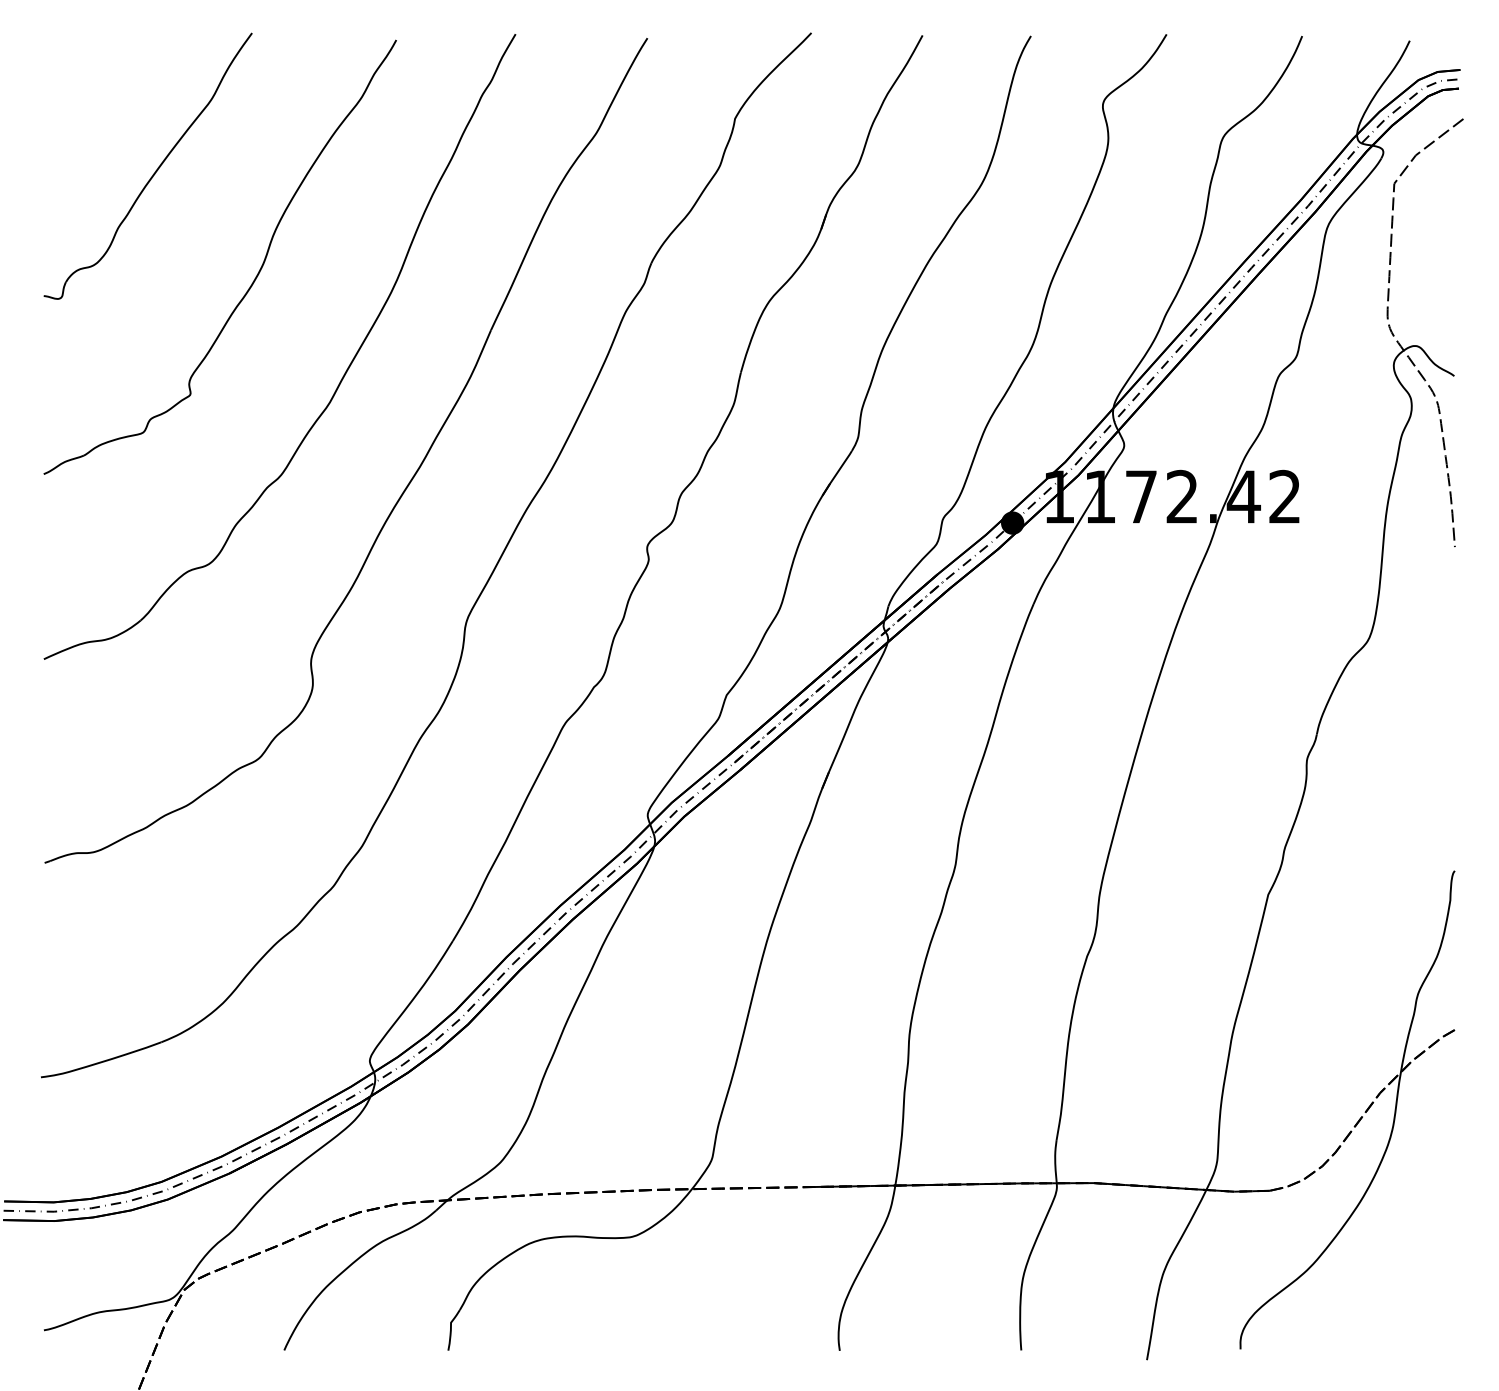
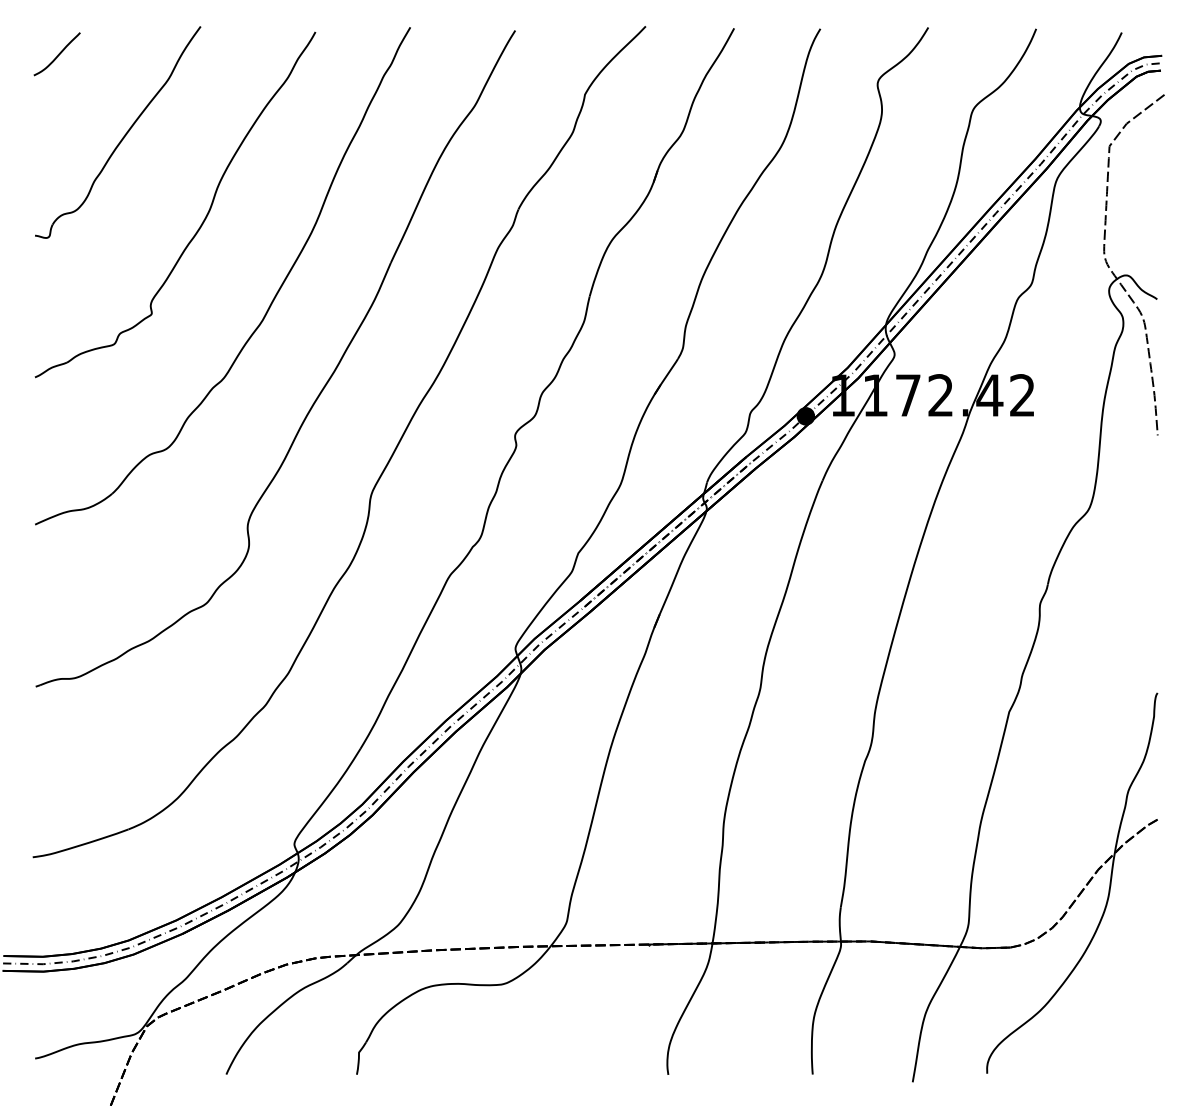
curve: (72, 69) -> (57, 55), added

